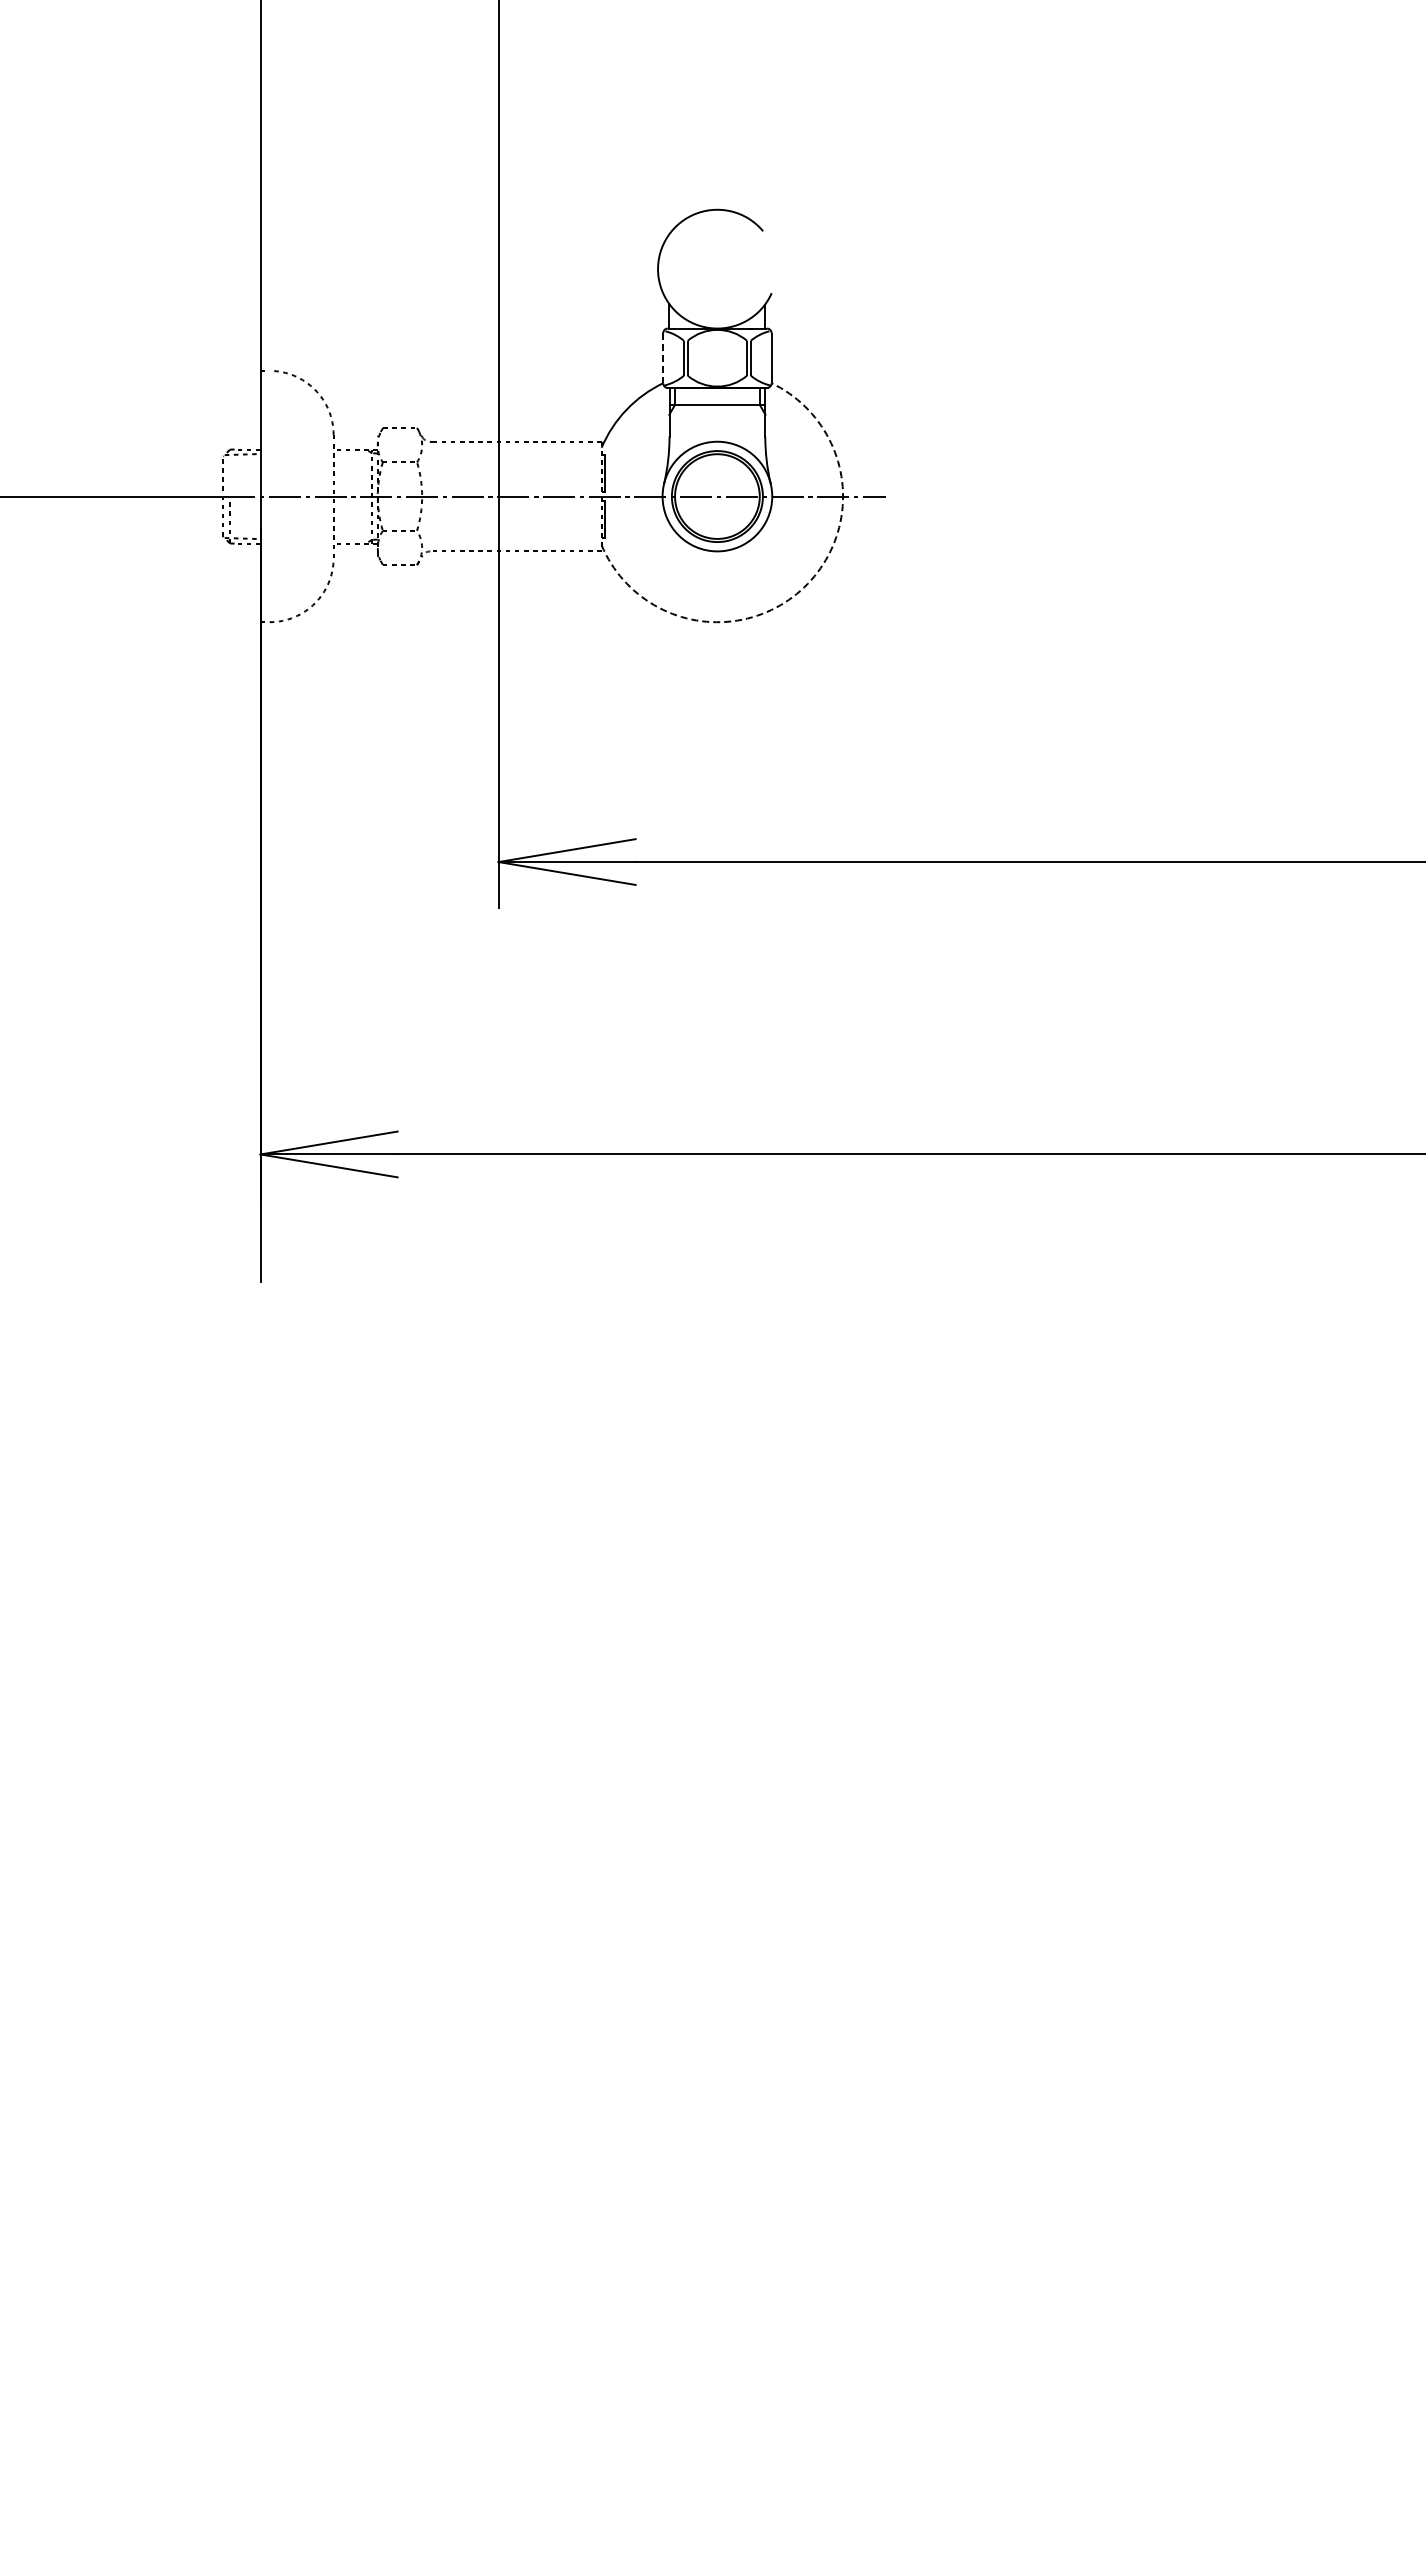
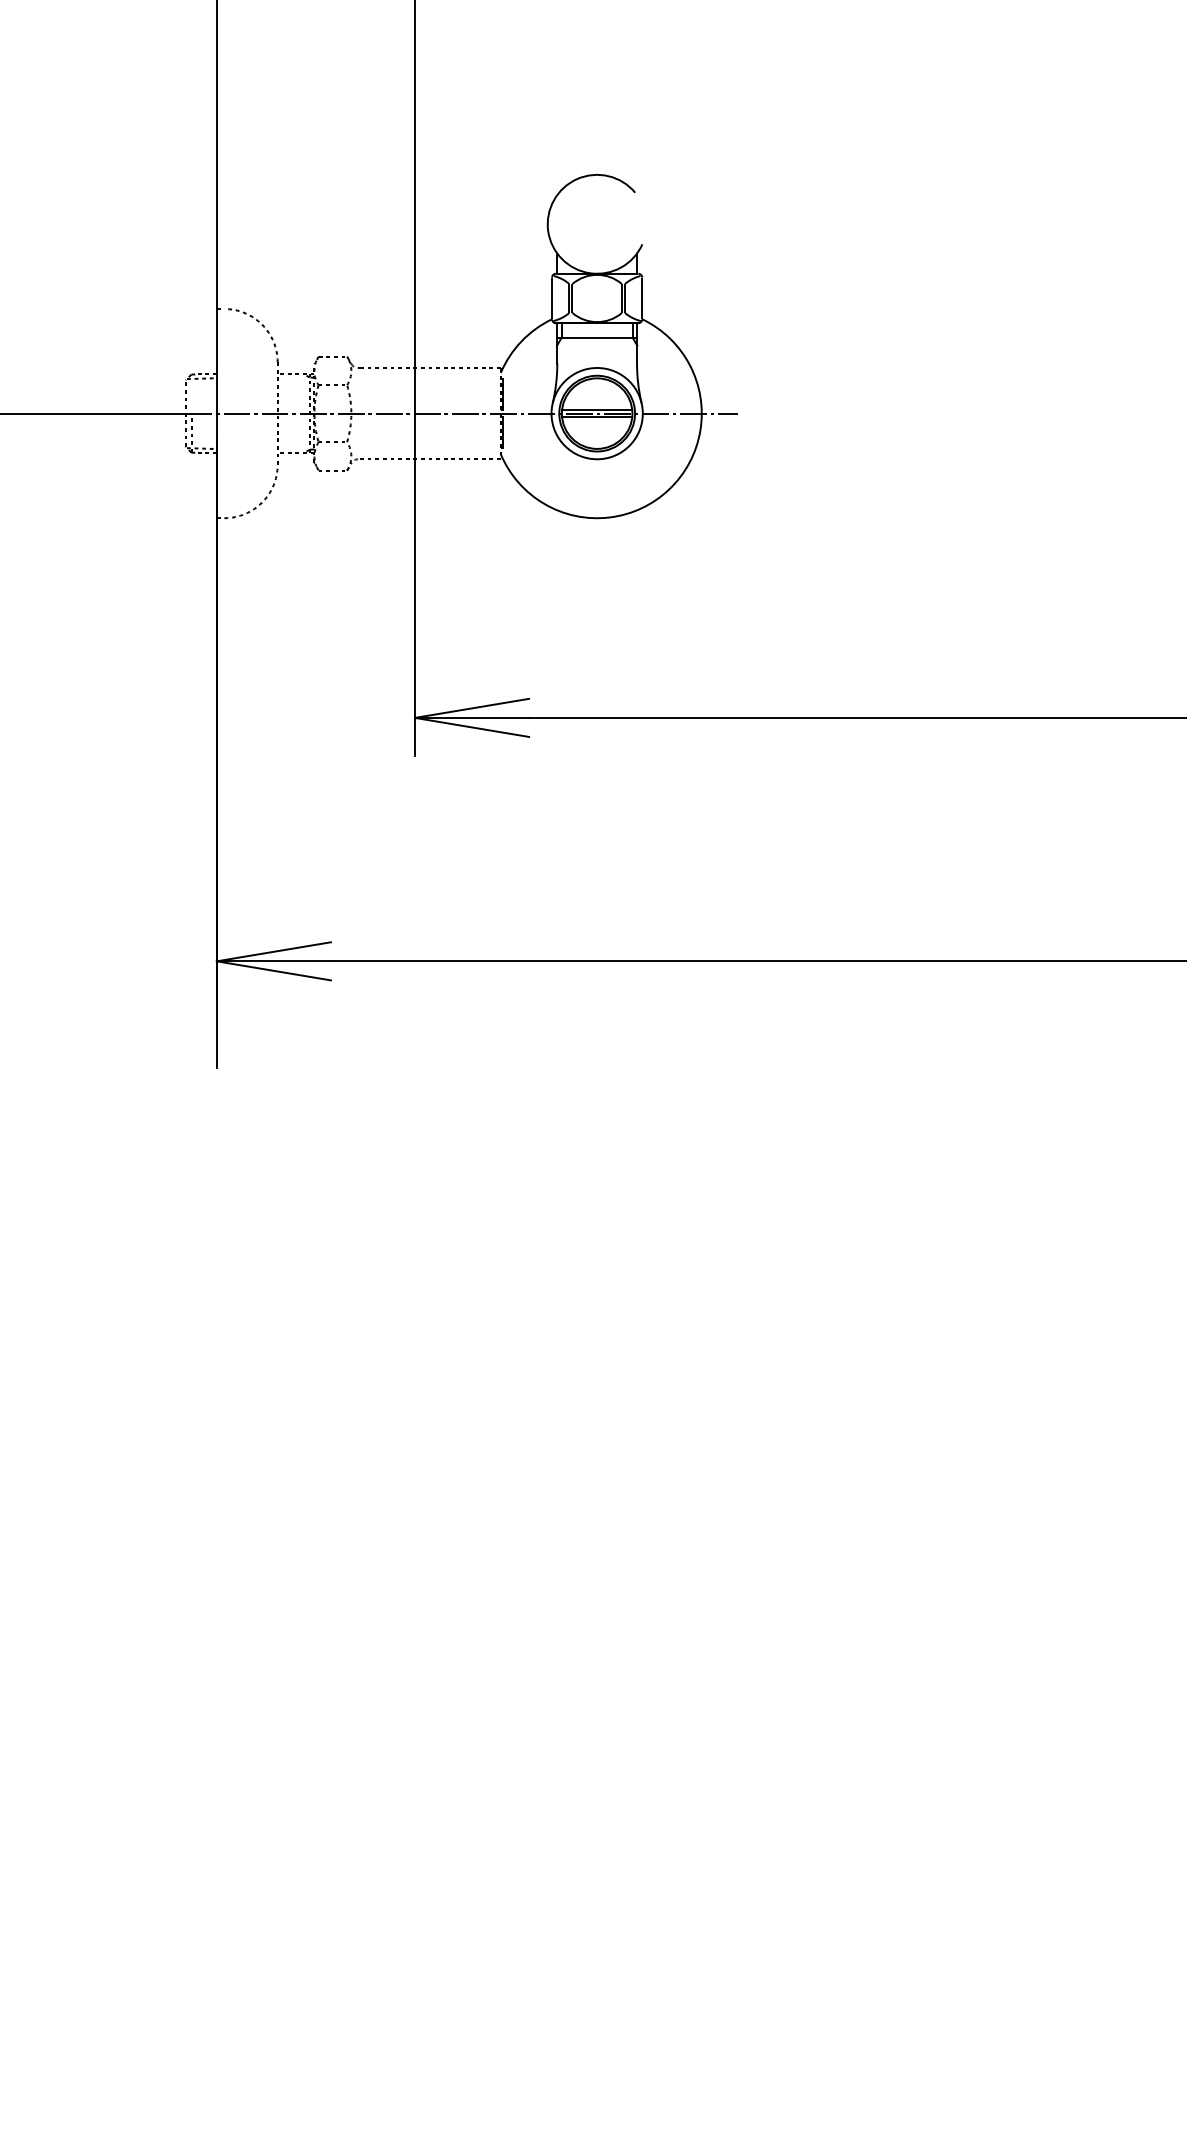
line: (663, 358) -> (552, 298), dashed -> solid
line: (717, 492) -> (597, 410), added
line: (717, 501) -> (597, 417), added
arc: (804, 587) -> (669, 489), dashed -> solid

